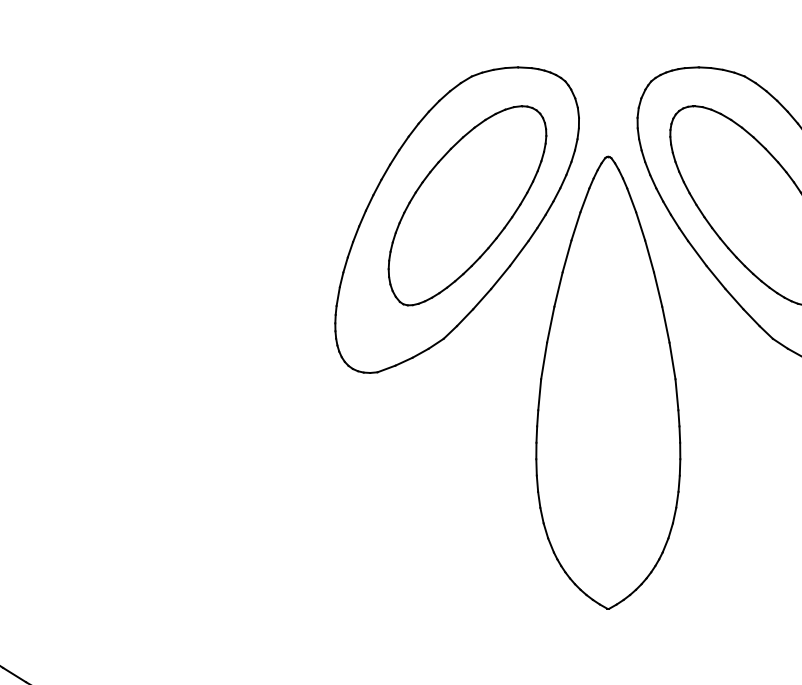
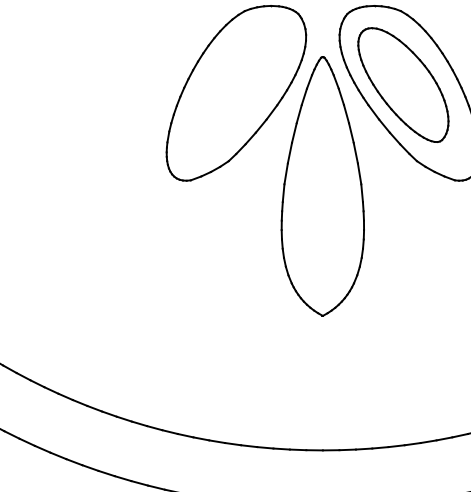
part: (467, 204) -> (242, 84), removed

